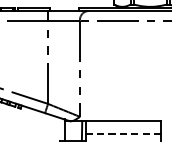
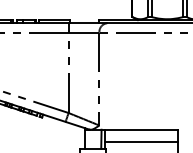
line: (123, 134) -> (141, 142), dashed -> solid

